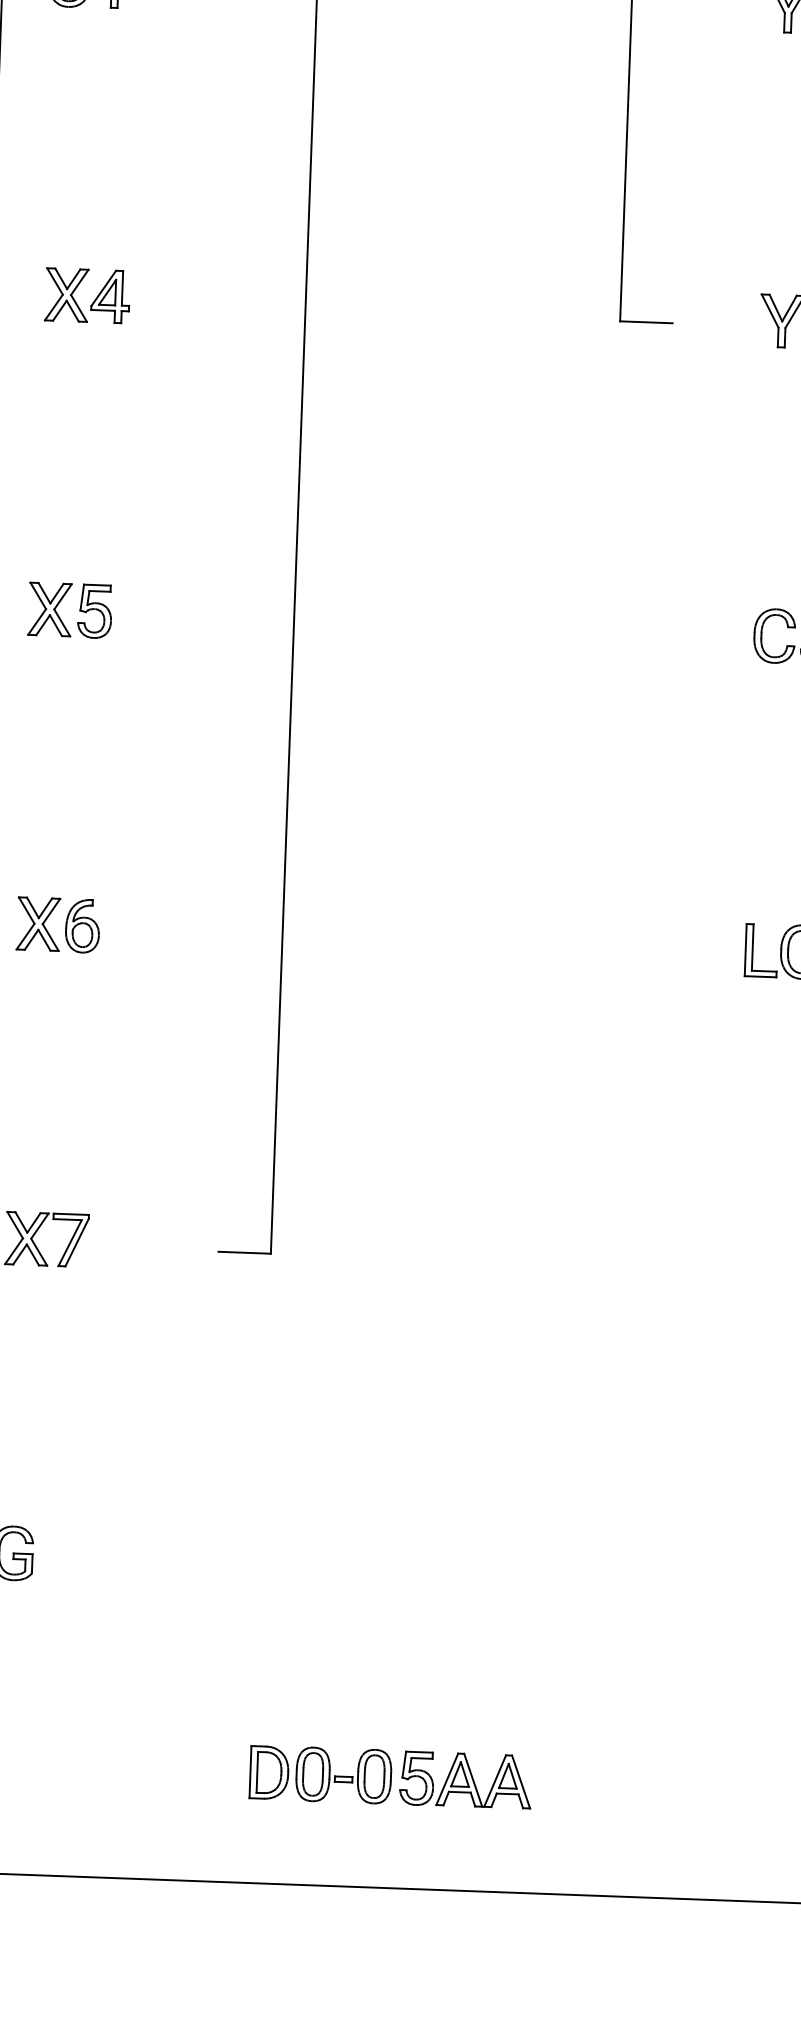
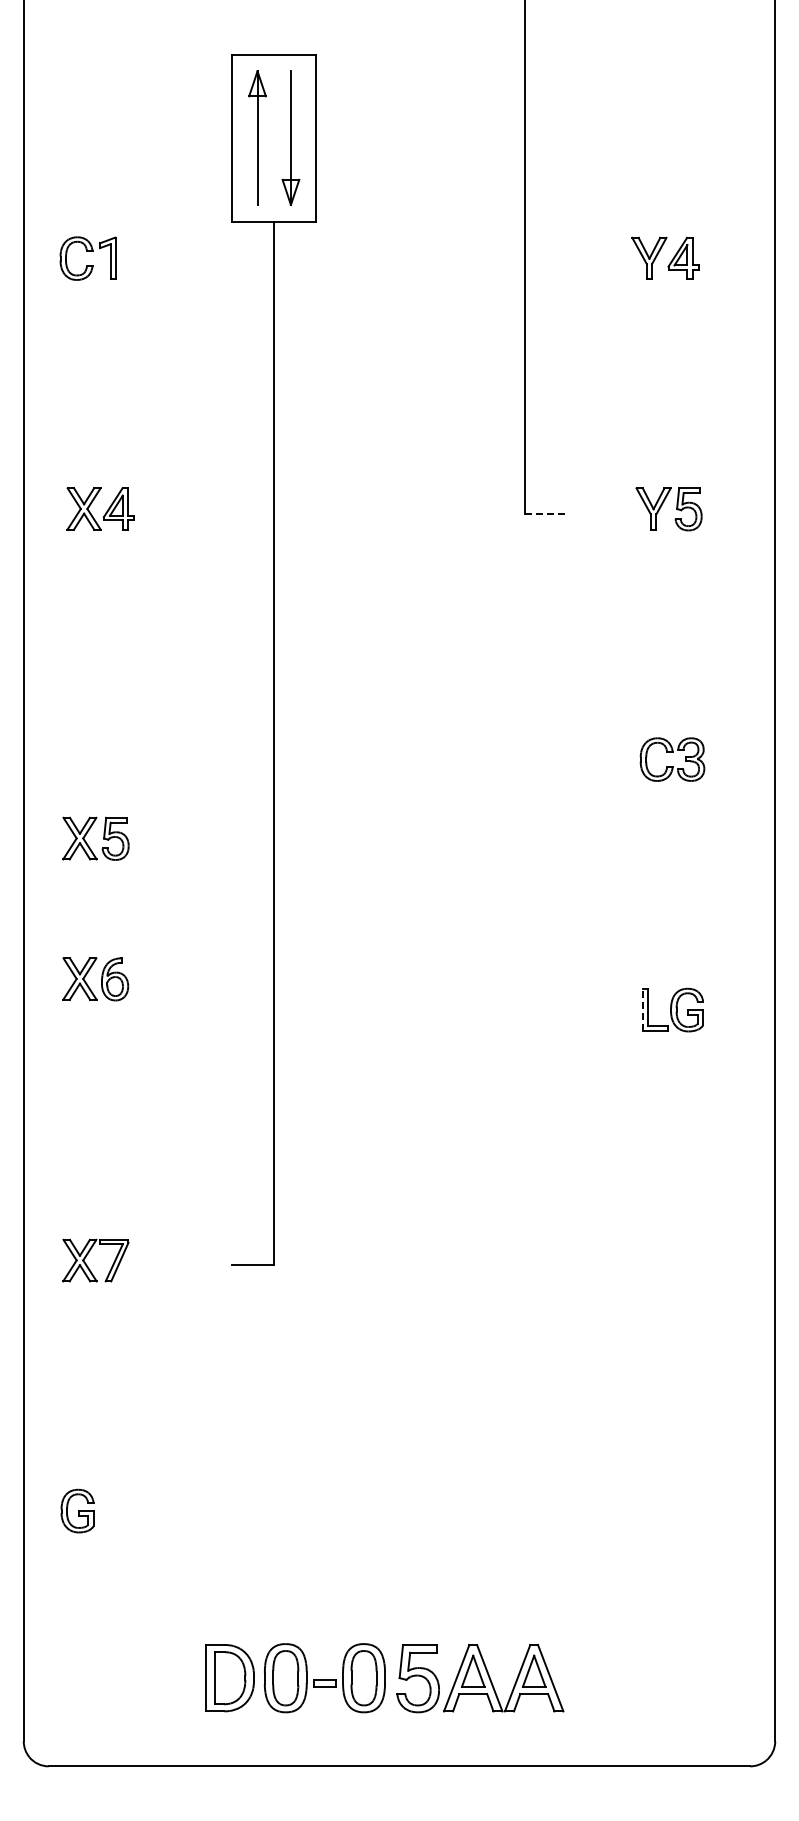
line: (646, 321) -> (545, 513), solid -> dashed
part: (79, 610) -> (103, 838), moved
part: (58, 925) -> (95, 979), moved
line: (745, 950) -> (642, 1010), solid -> dashed
part: (390, 1776) -> (384, 1677), size x1.6

